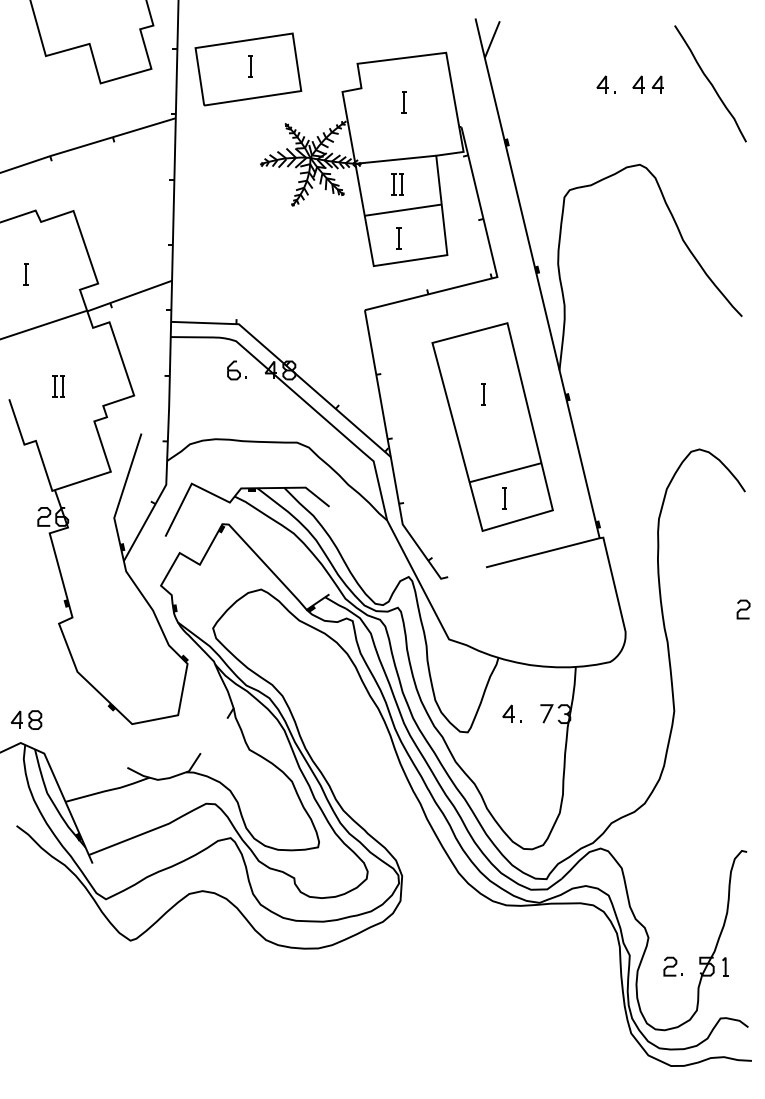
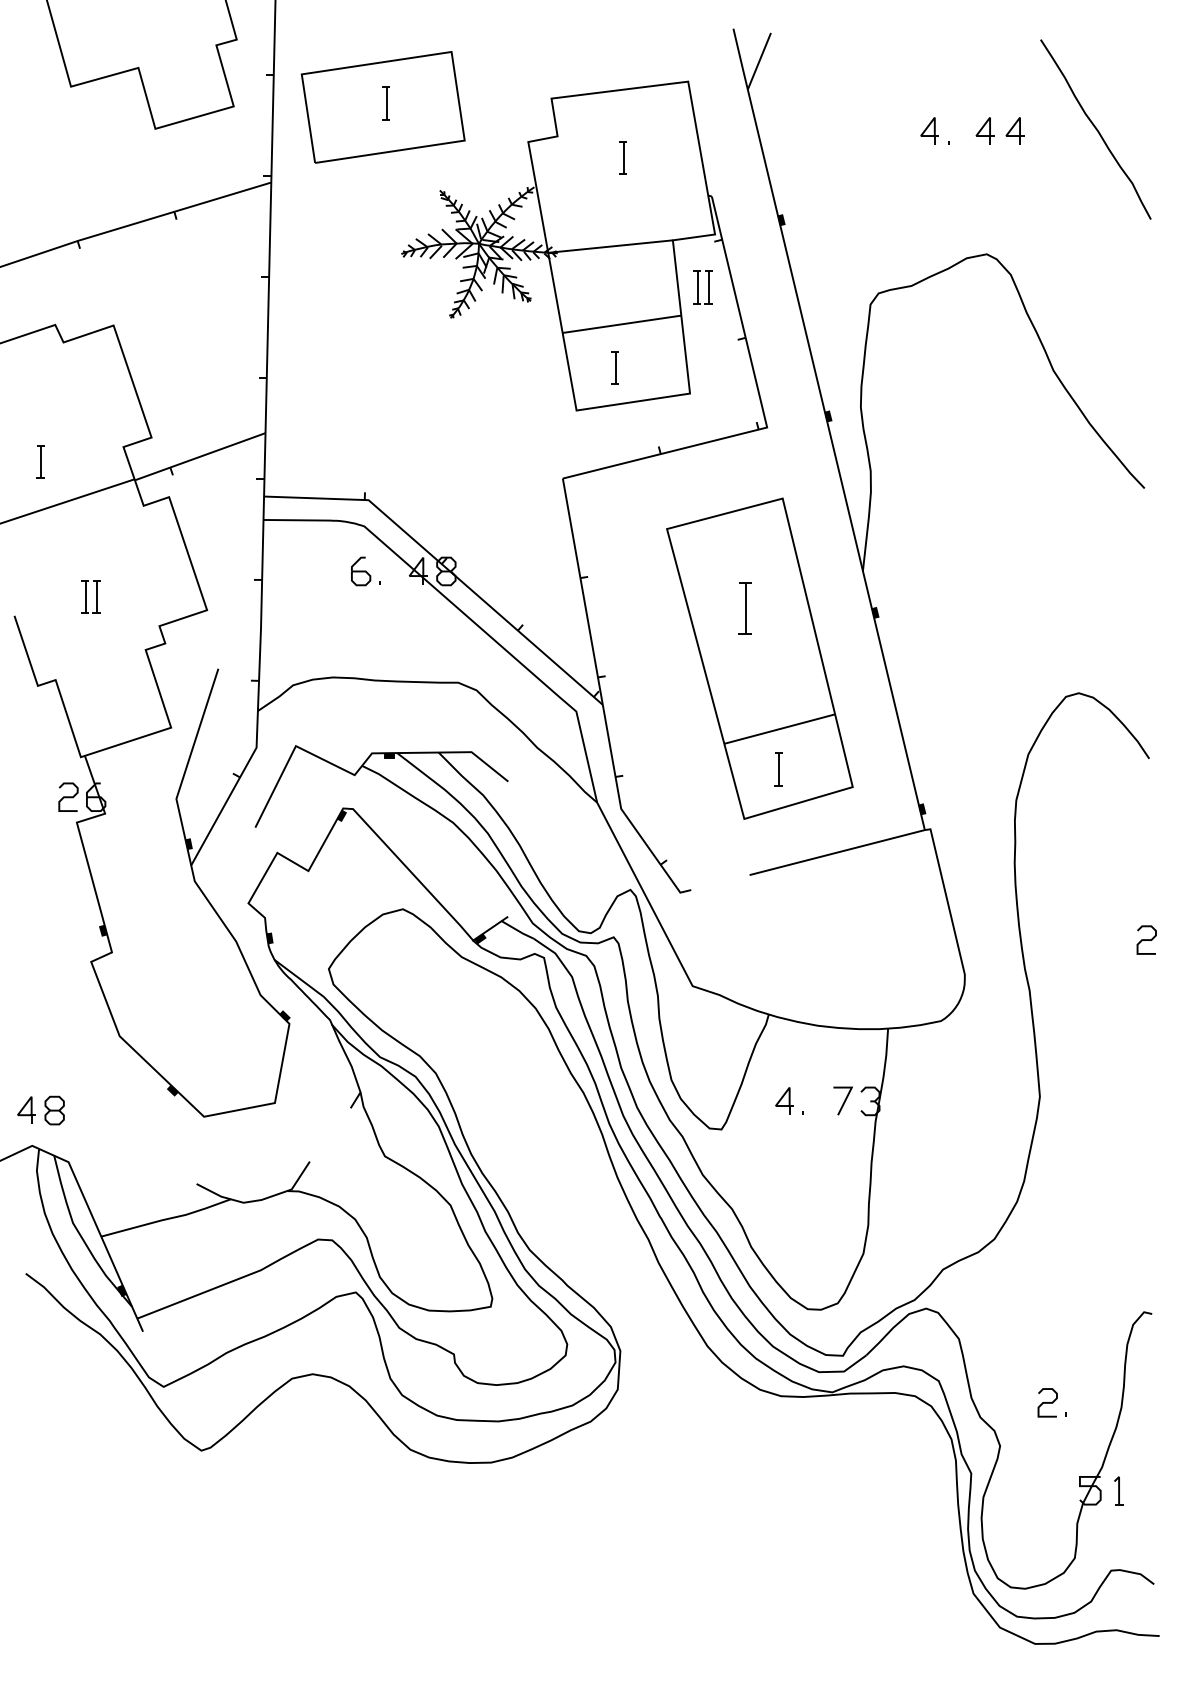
part: (397, 184) -> (702, 287), moved
part: (25, 274) -> (39, 462), moved
part: (483, 394) -> (745, 608), size x1.6
part: (672, 966) -> (1051, 1402), moved

